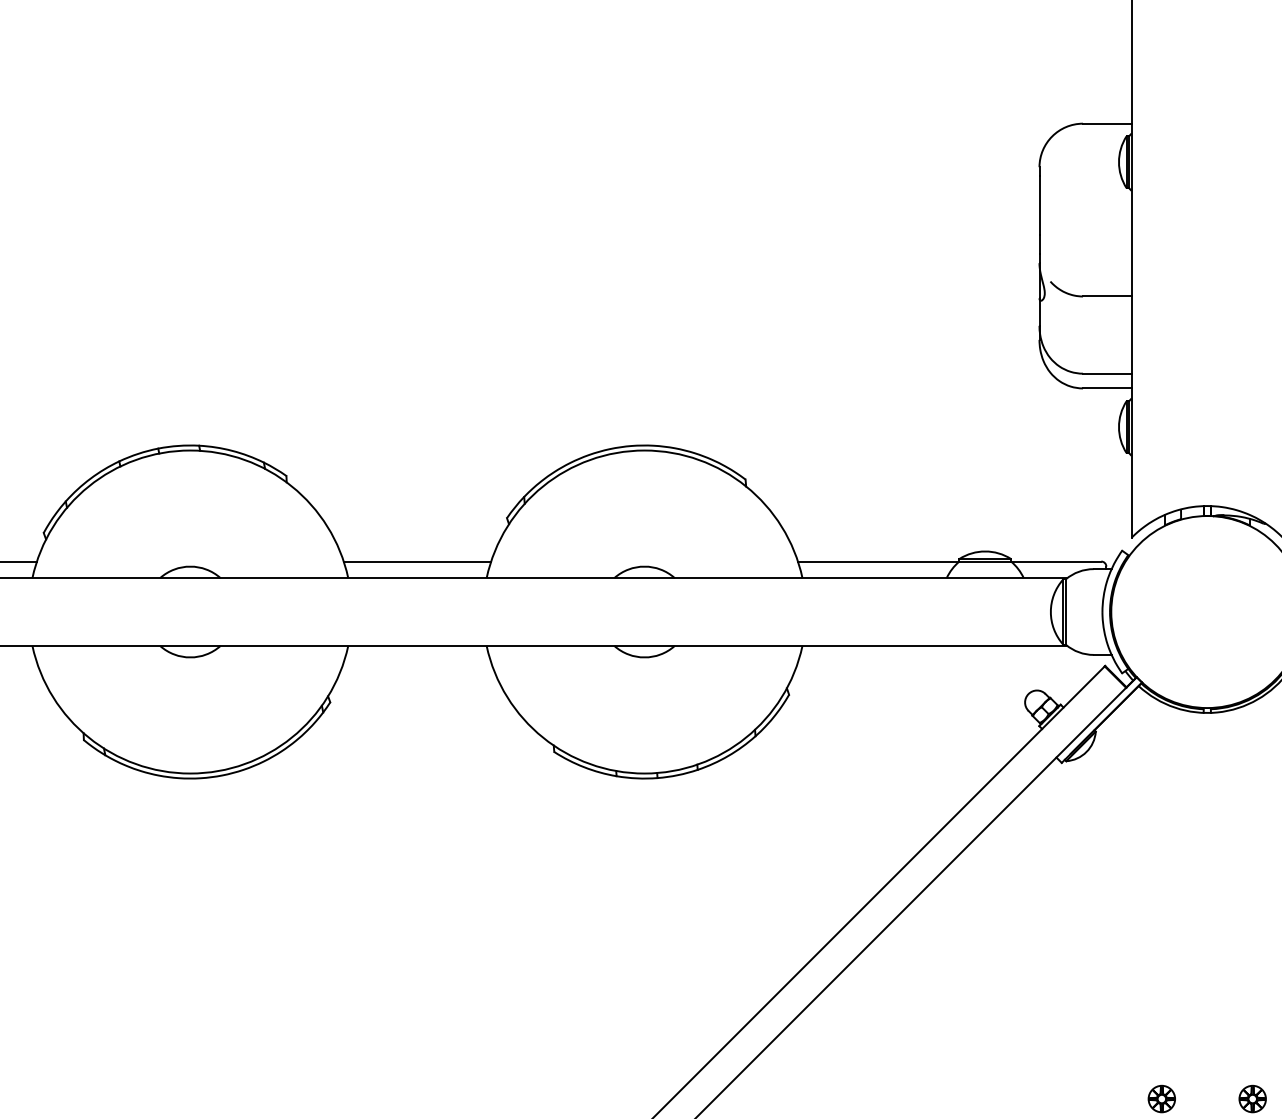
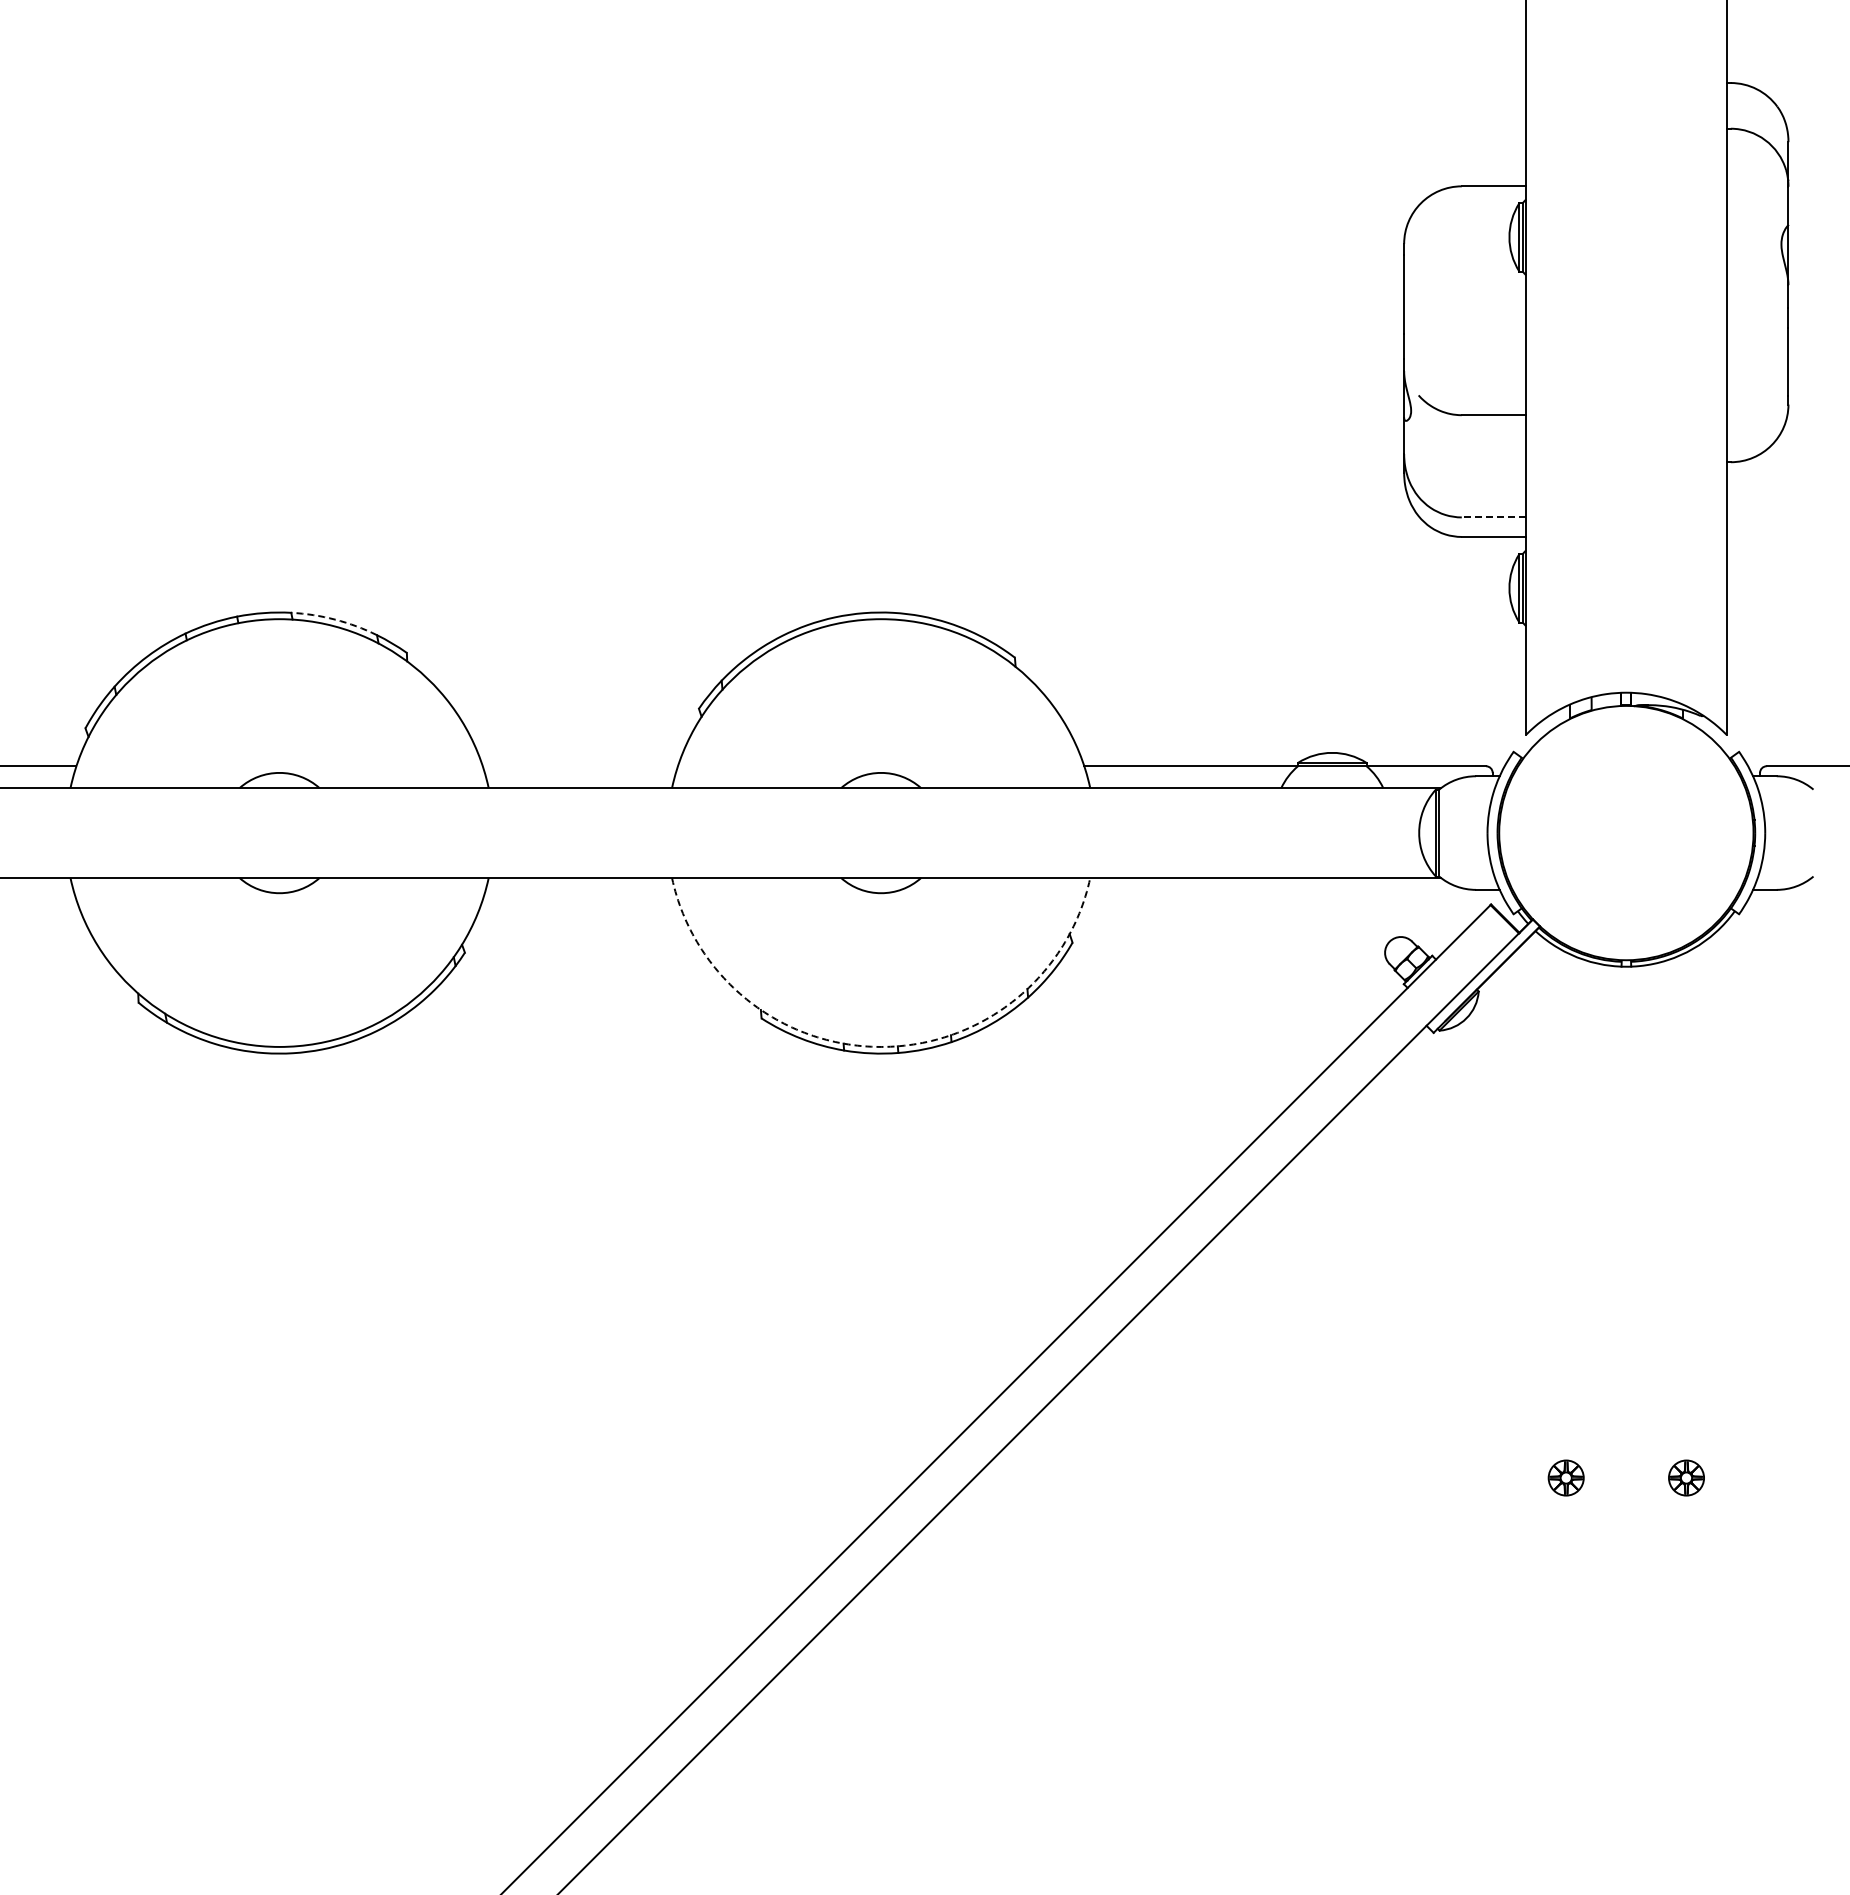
line: (1106, 373) -> (1493, 517), solid -> dashed
arc: (232, 450) -> (335, 619), solid -> dashed
line: (416, 561) -> (579, 766), removed
arc: (644, 773) -> (881, 1046), solid -> dashed

